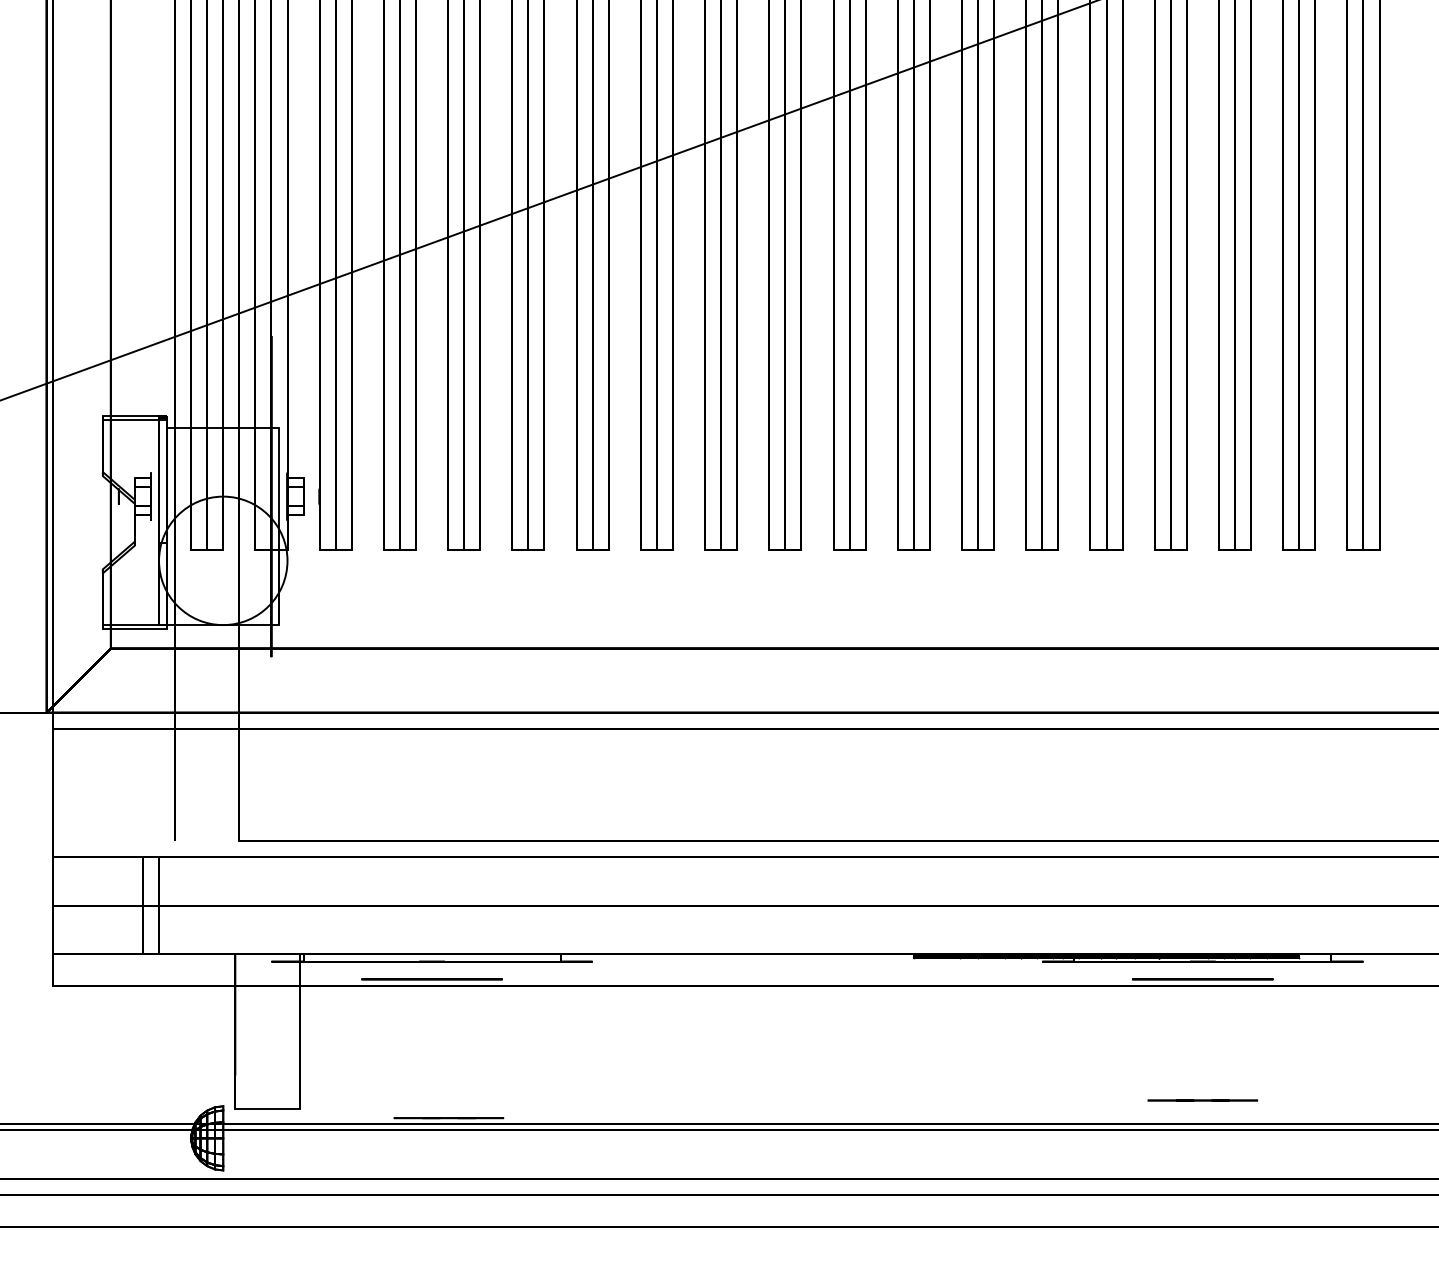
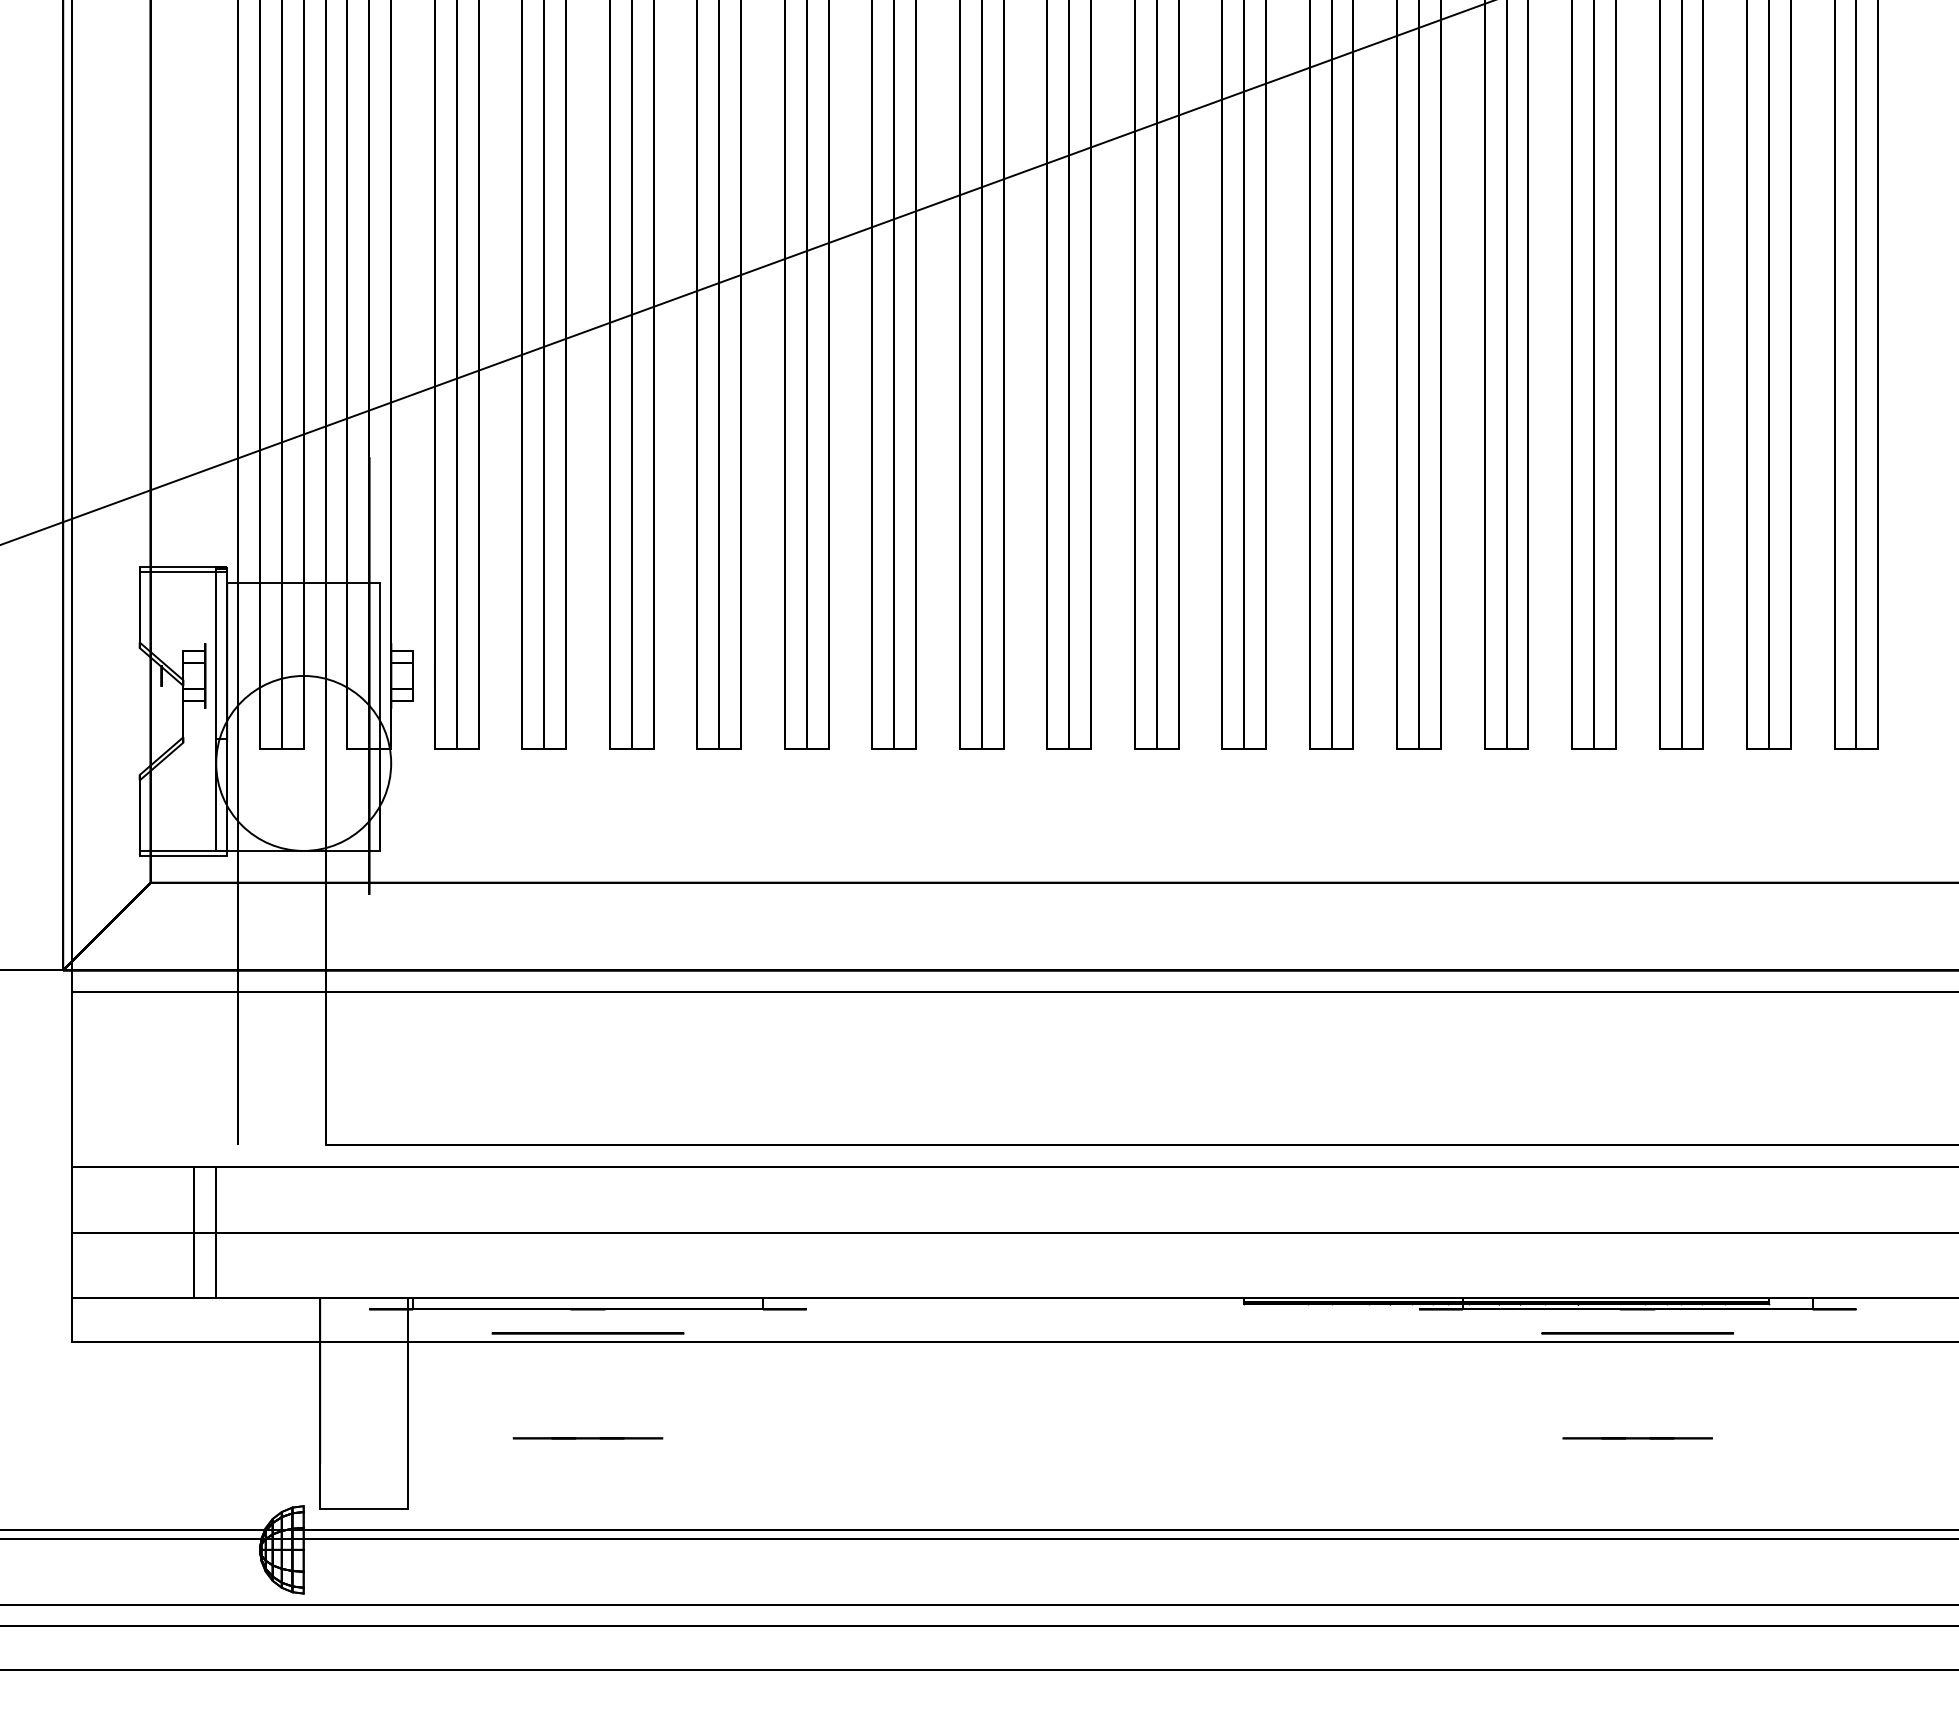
line: (1202, 1100) -> (1637, 1438), moved
line: (448, 1118) -> (587, 1438), moved

